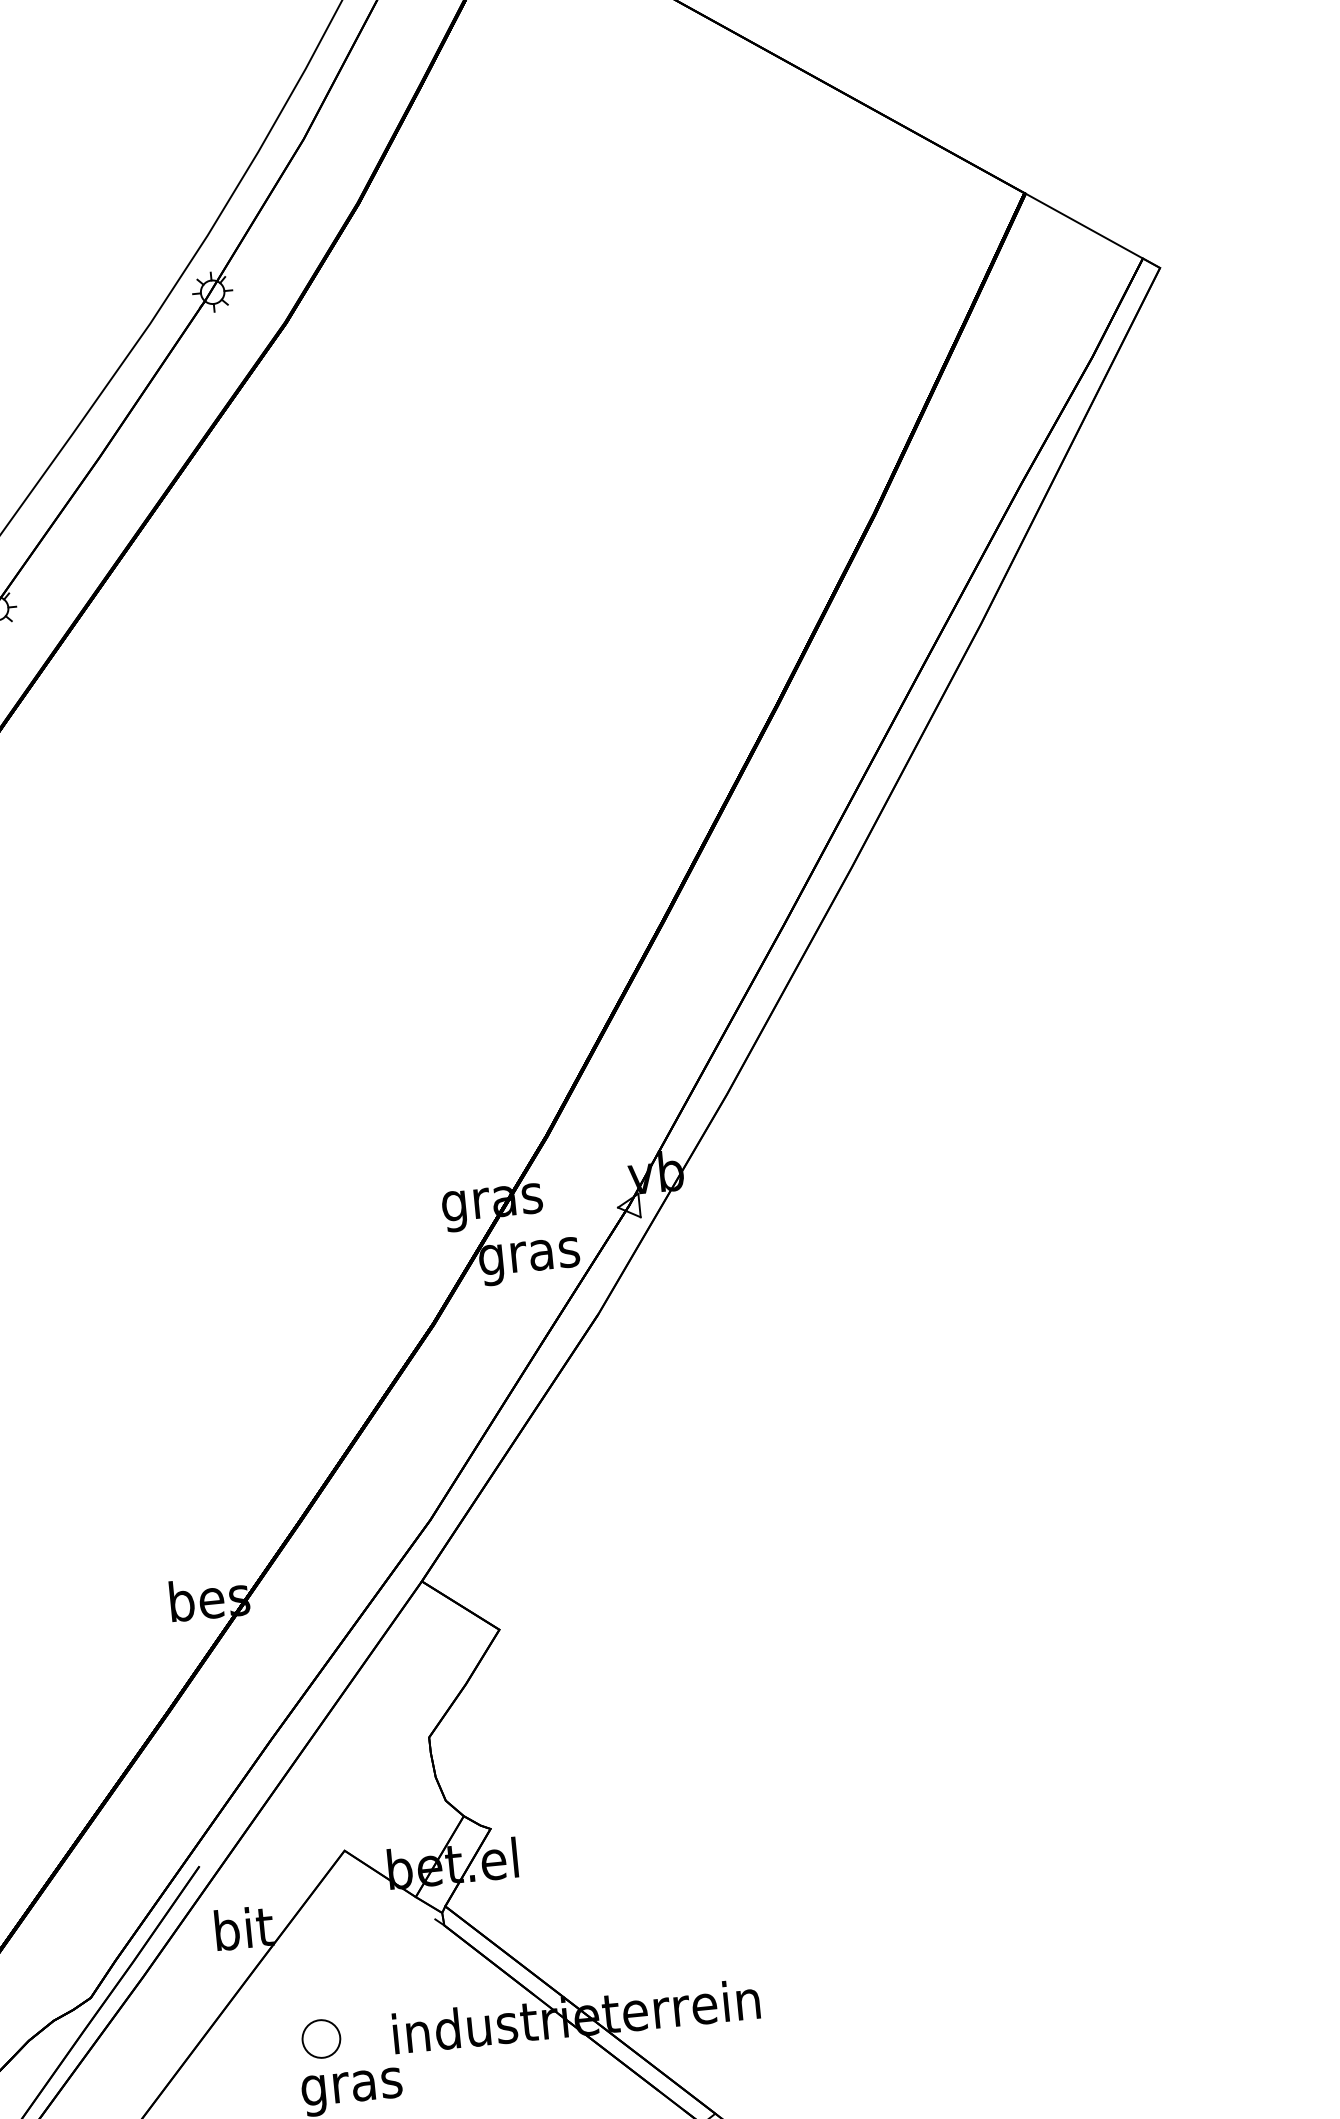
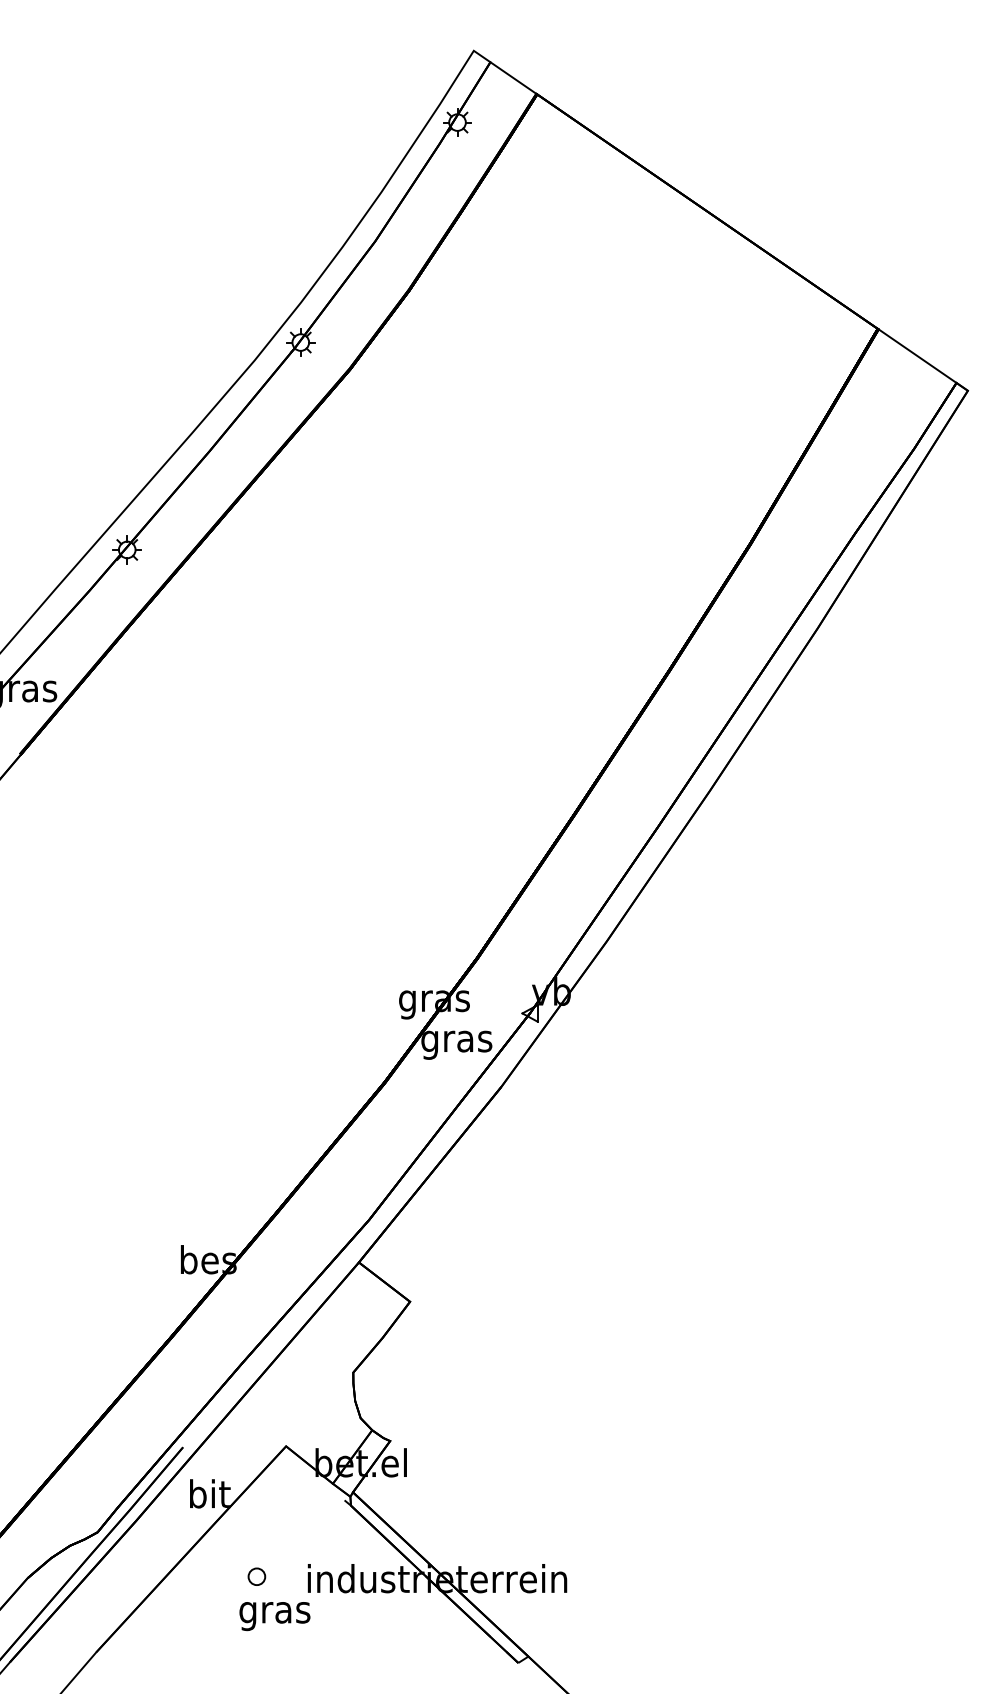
part: (320, 2038) -> (256, 1576), size x0.62

